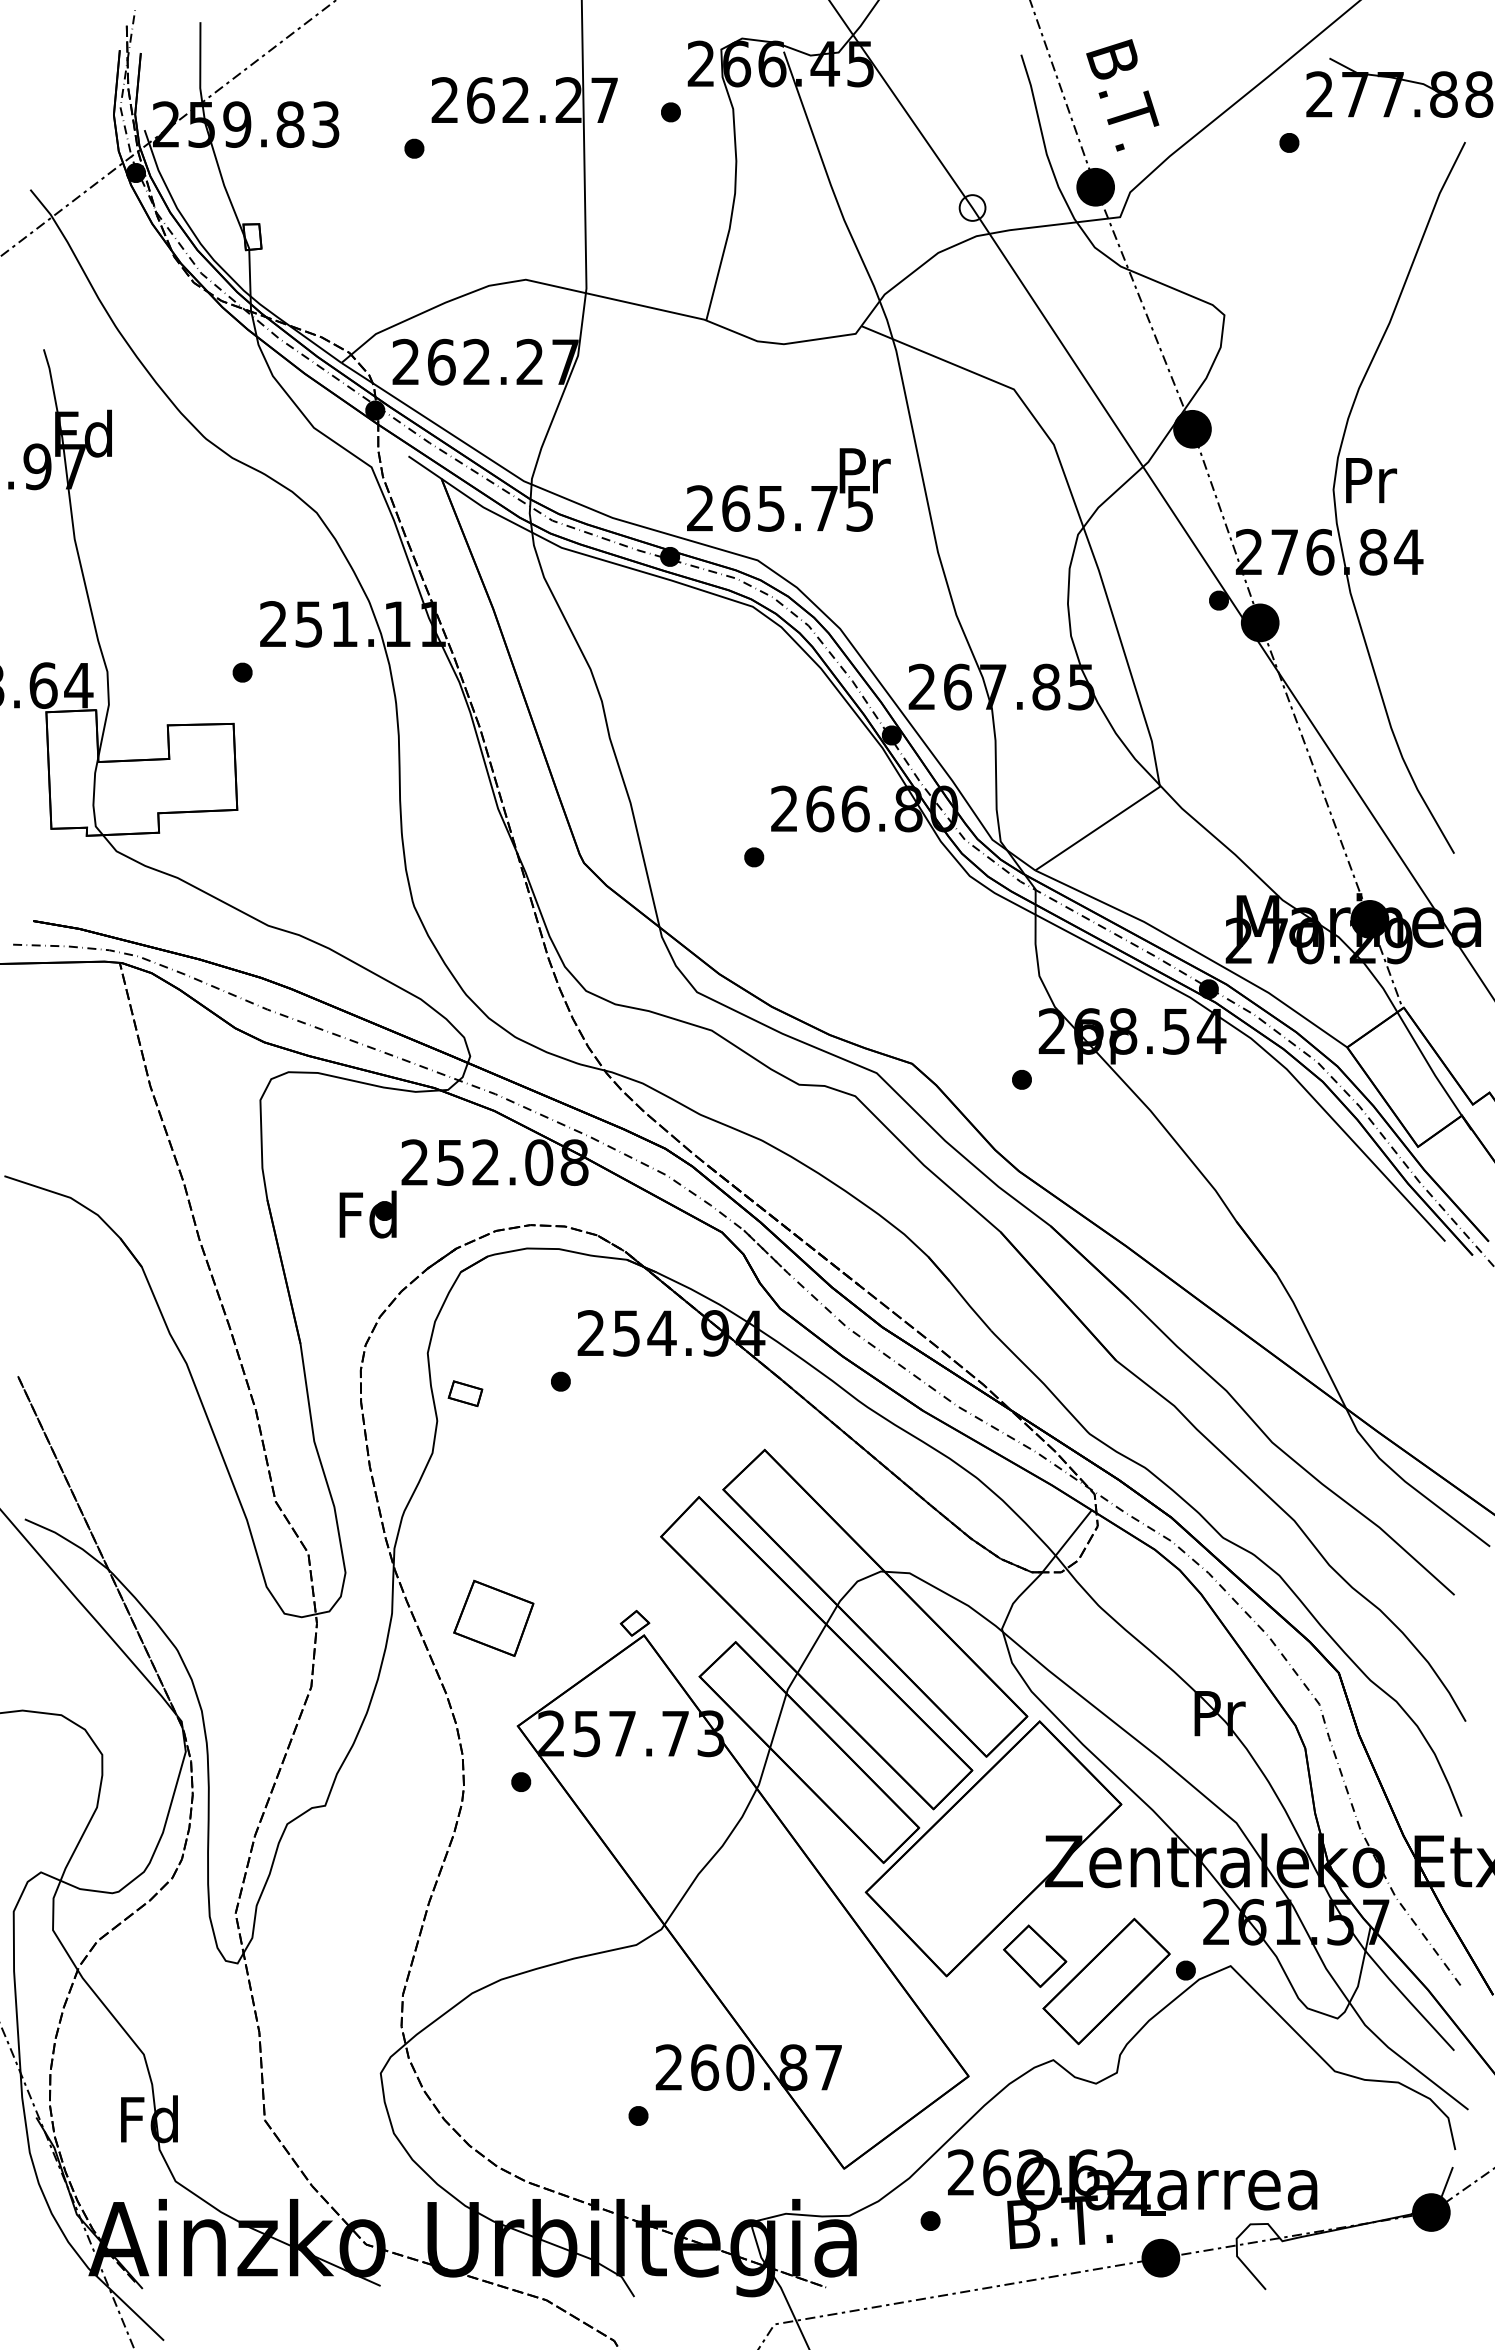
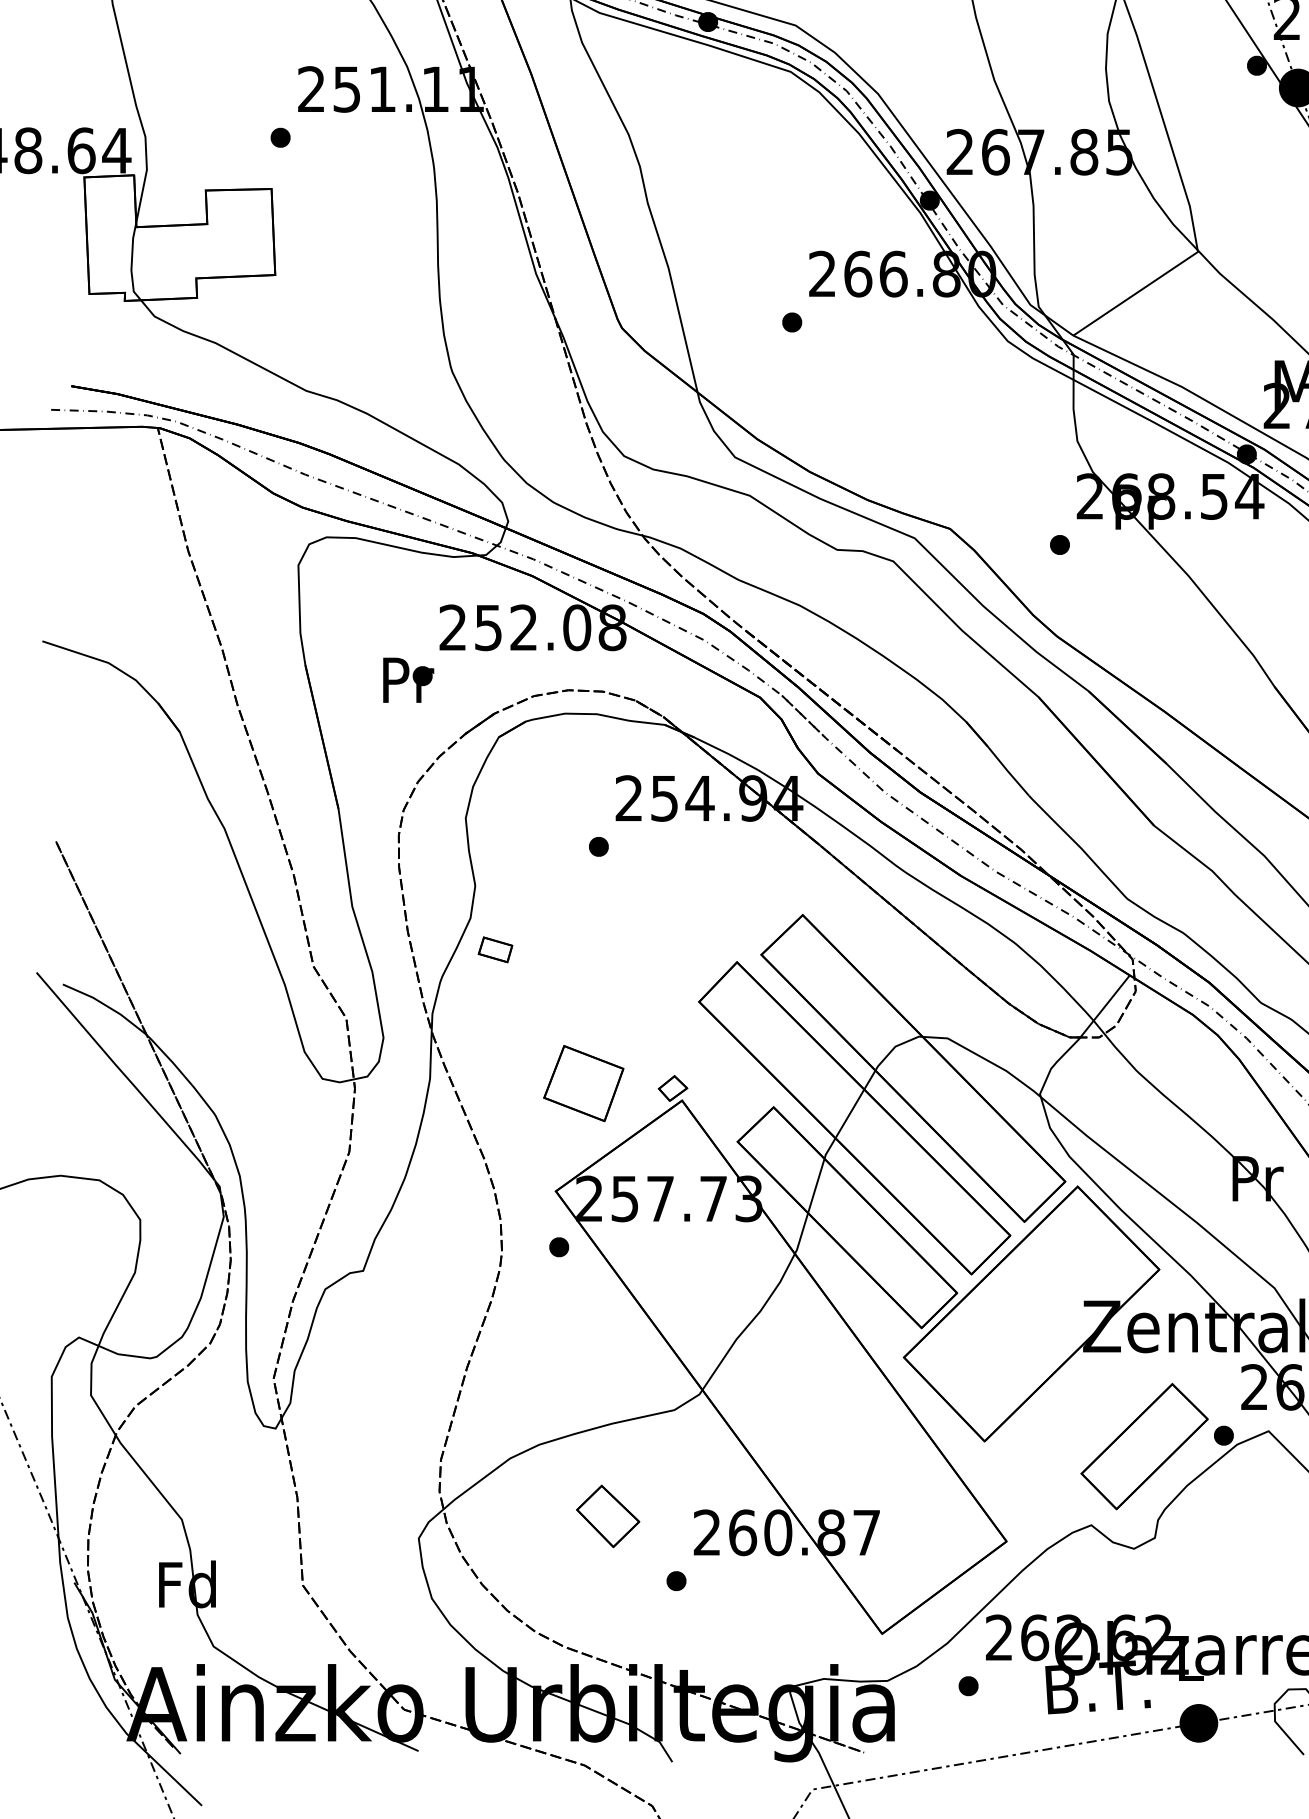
text: (367, 1214) -> (405, 679), Fd -> Pr
part: (465, 1393) -> (495, 949), moved
part: (493, 1617) -> (583, 1082), moved
part: (1035, 1955) -> (608, 1515), moved

